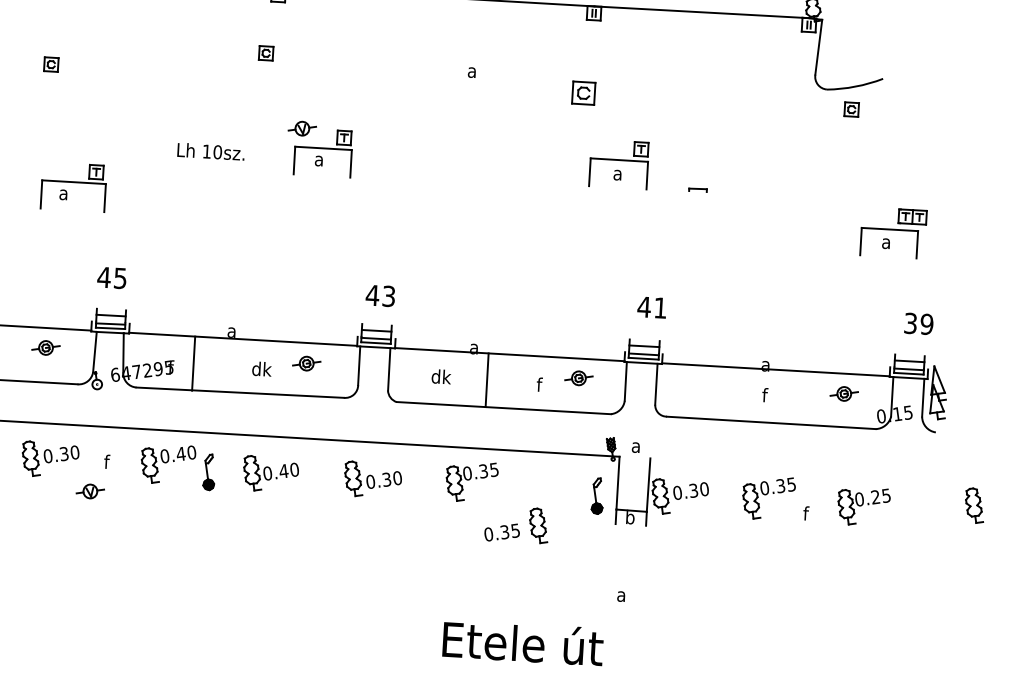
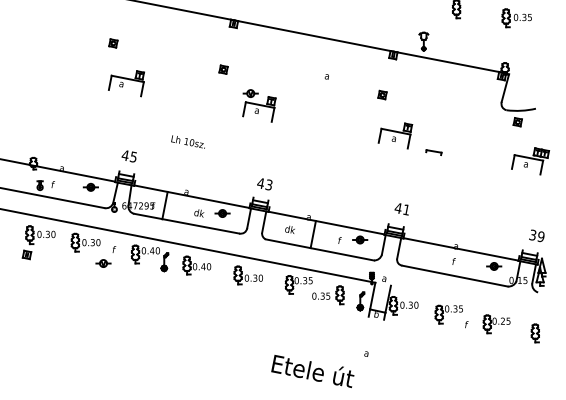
part: (265, 52) -> (223, 69), moved
part: (583, 91) -> (382, 94), size x0.62
part: (322, 149) -> (259, 105), moved
text: (208, 151) -> (187, 141), moved
part: (697, 190) -> (433, 152), size x1.67
part: (72, 191) -> (126, 83), moved
part: (893, 236) -> (530, 161), moved
part: (972, 506) -> (534, 333), moved
part: (515, 529) -> (328, 295), moved

